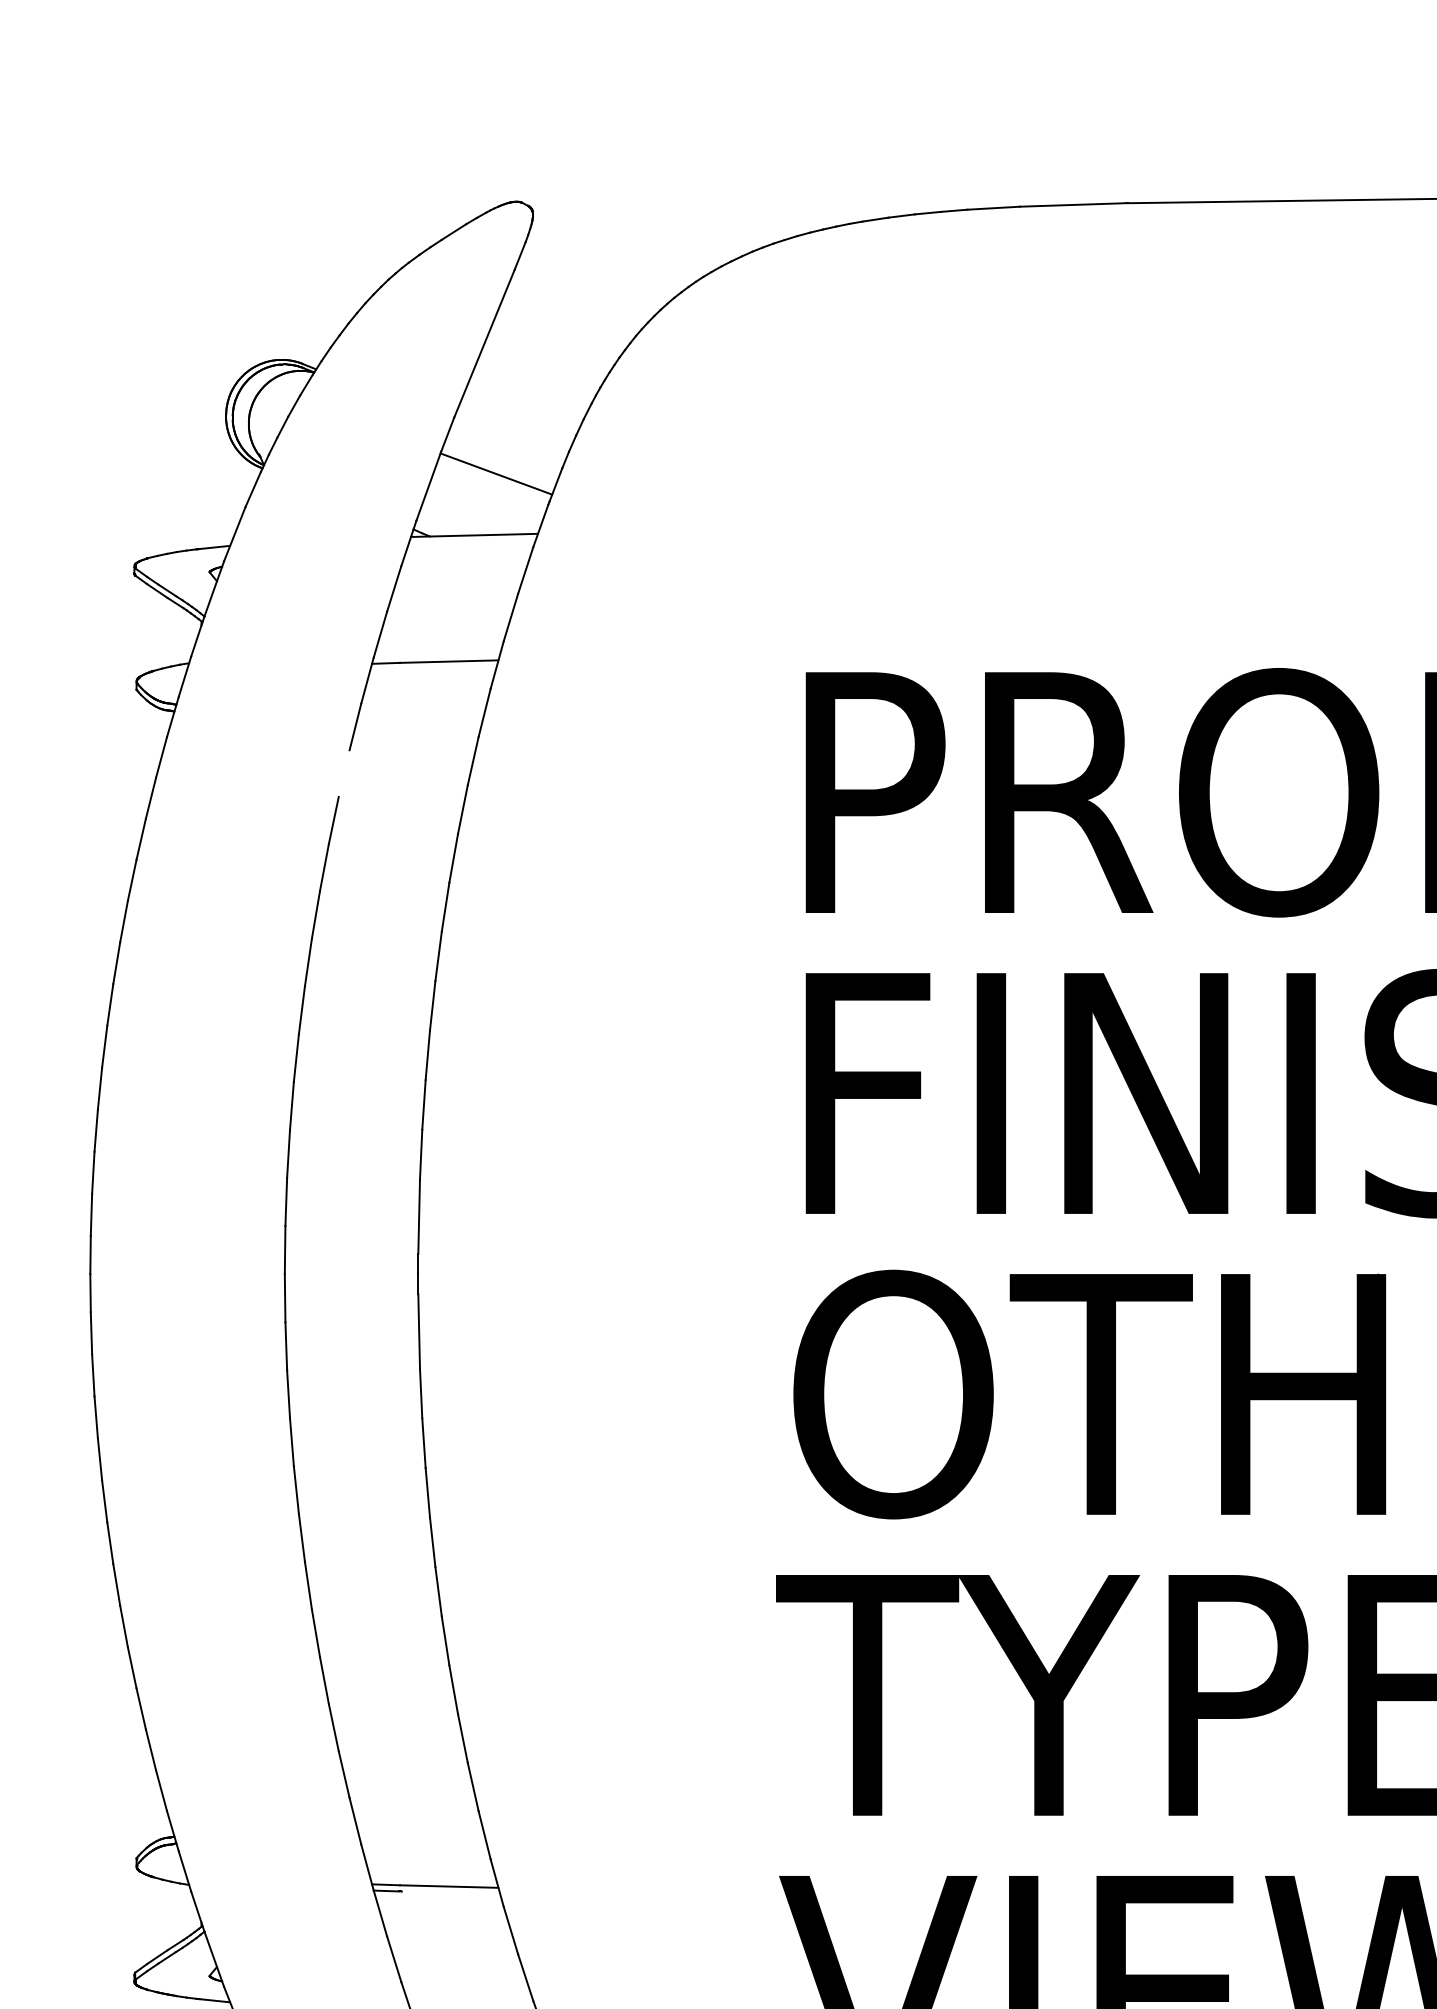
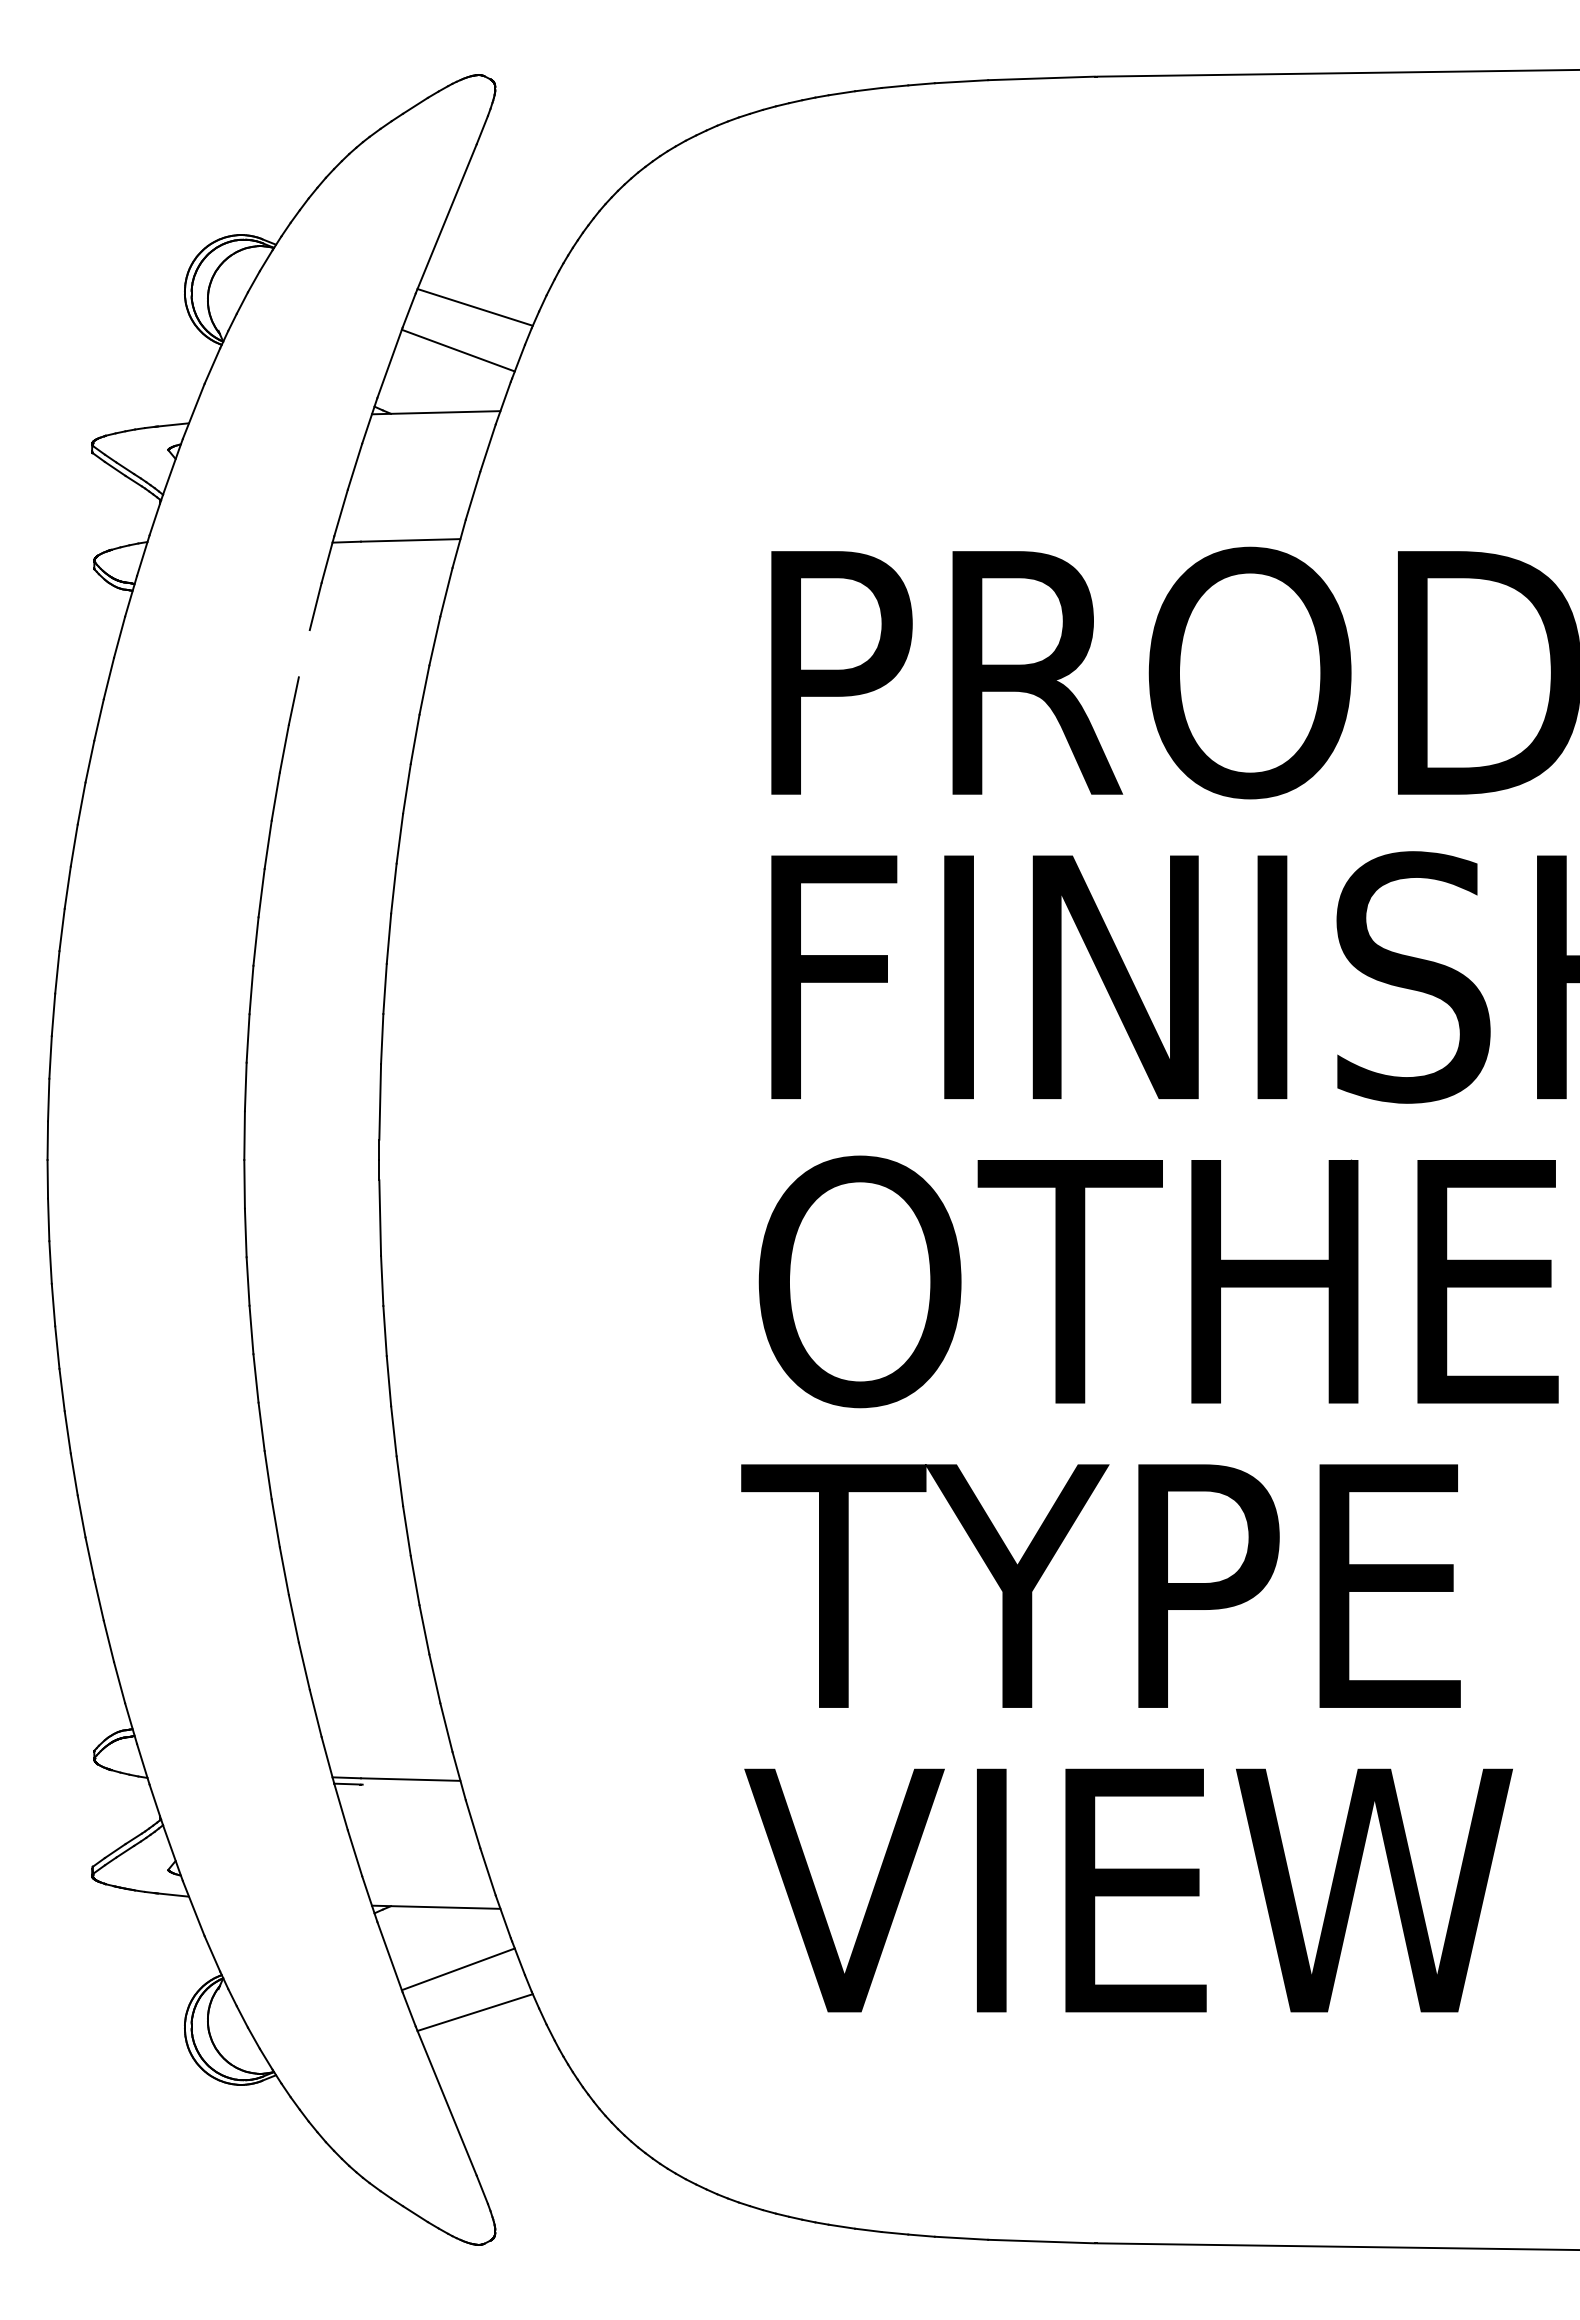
line: (512, 431) -> (474, 307), added

